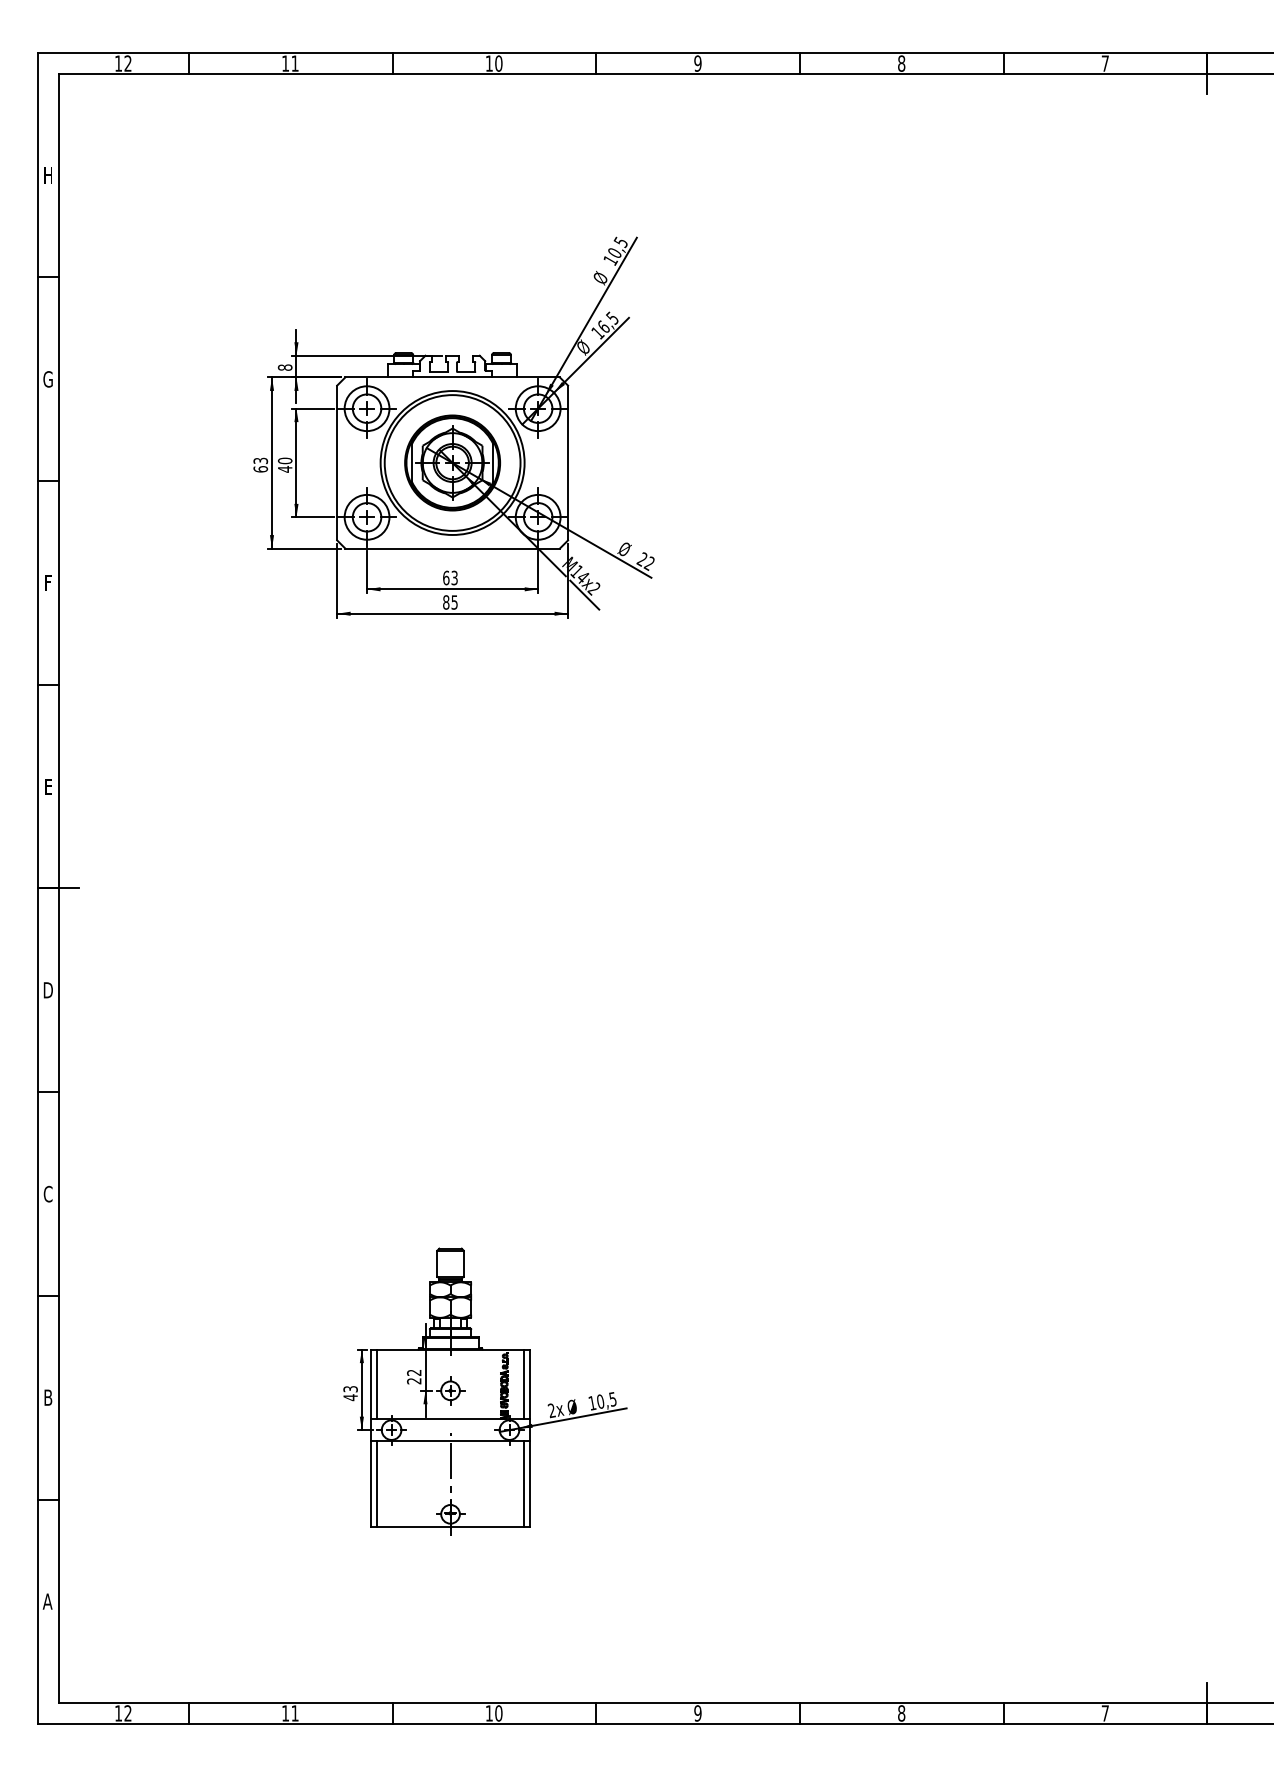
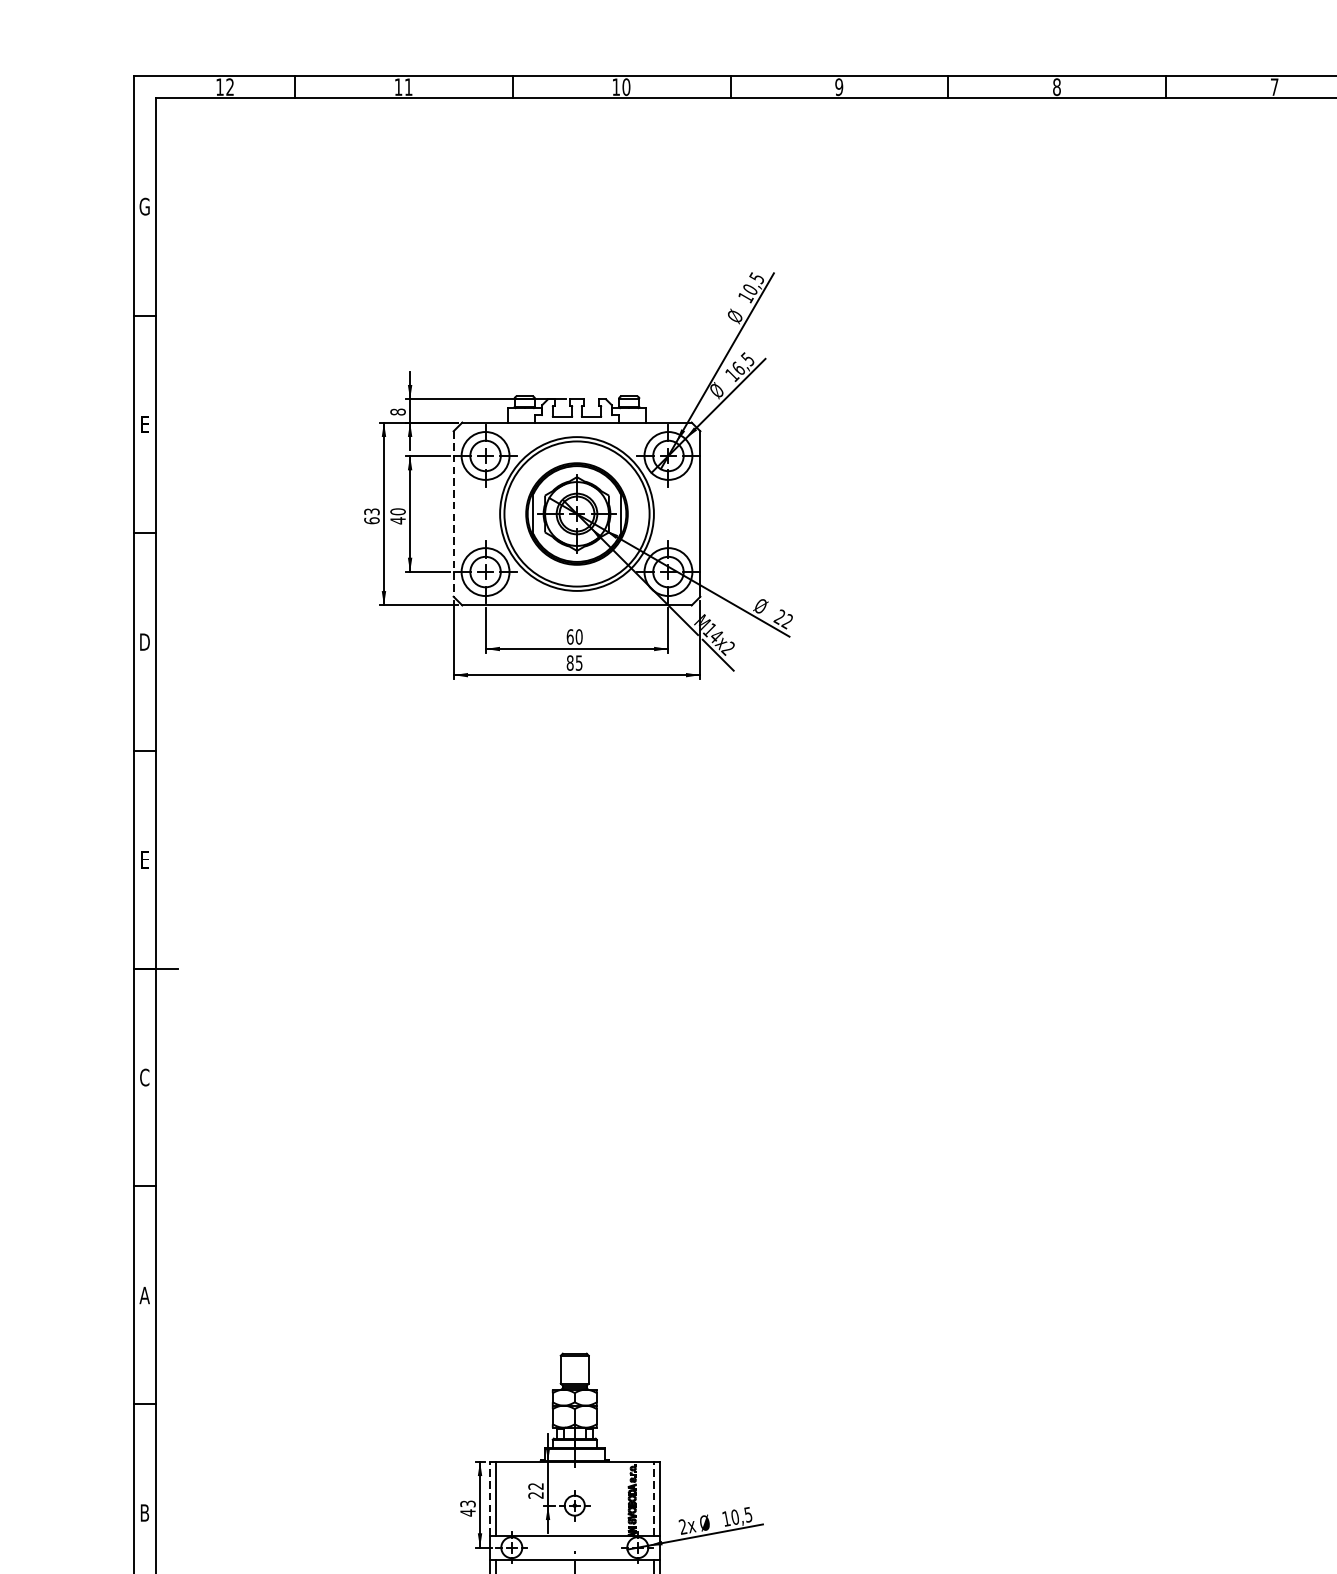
text: (47, 175) -> (144, 206), H -> G
text: (47, 379) -> (144, 424), G -> E
line: (337, 463) -> (453, 514), solid -> dashed
text: (454, 577) -> (579, 636), 63 -> 60
text: (47, 582) -> (144, 641), F -> D
text: (47, 990) -> (144, 1077), D -> C
text: (47, 1193) -> (144, 1294), C -> A
line: (371, 1384) -> (490, 1498), solid -> dashed
line: (524, 1384) -> (653, 1498), solid -> dashed

